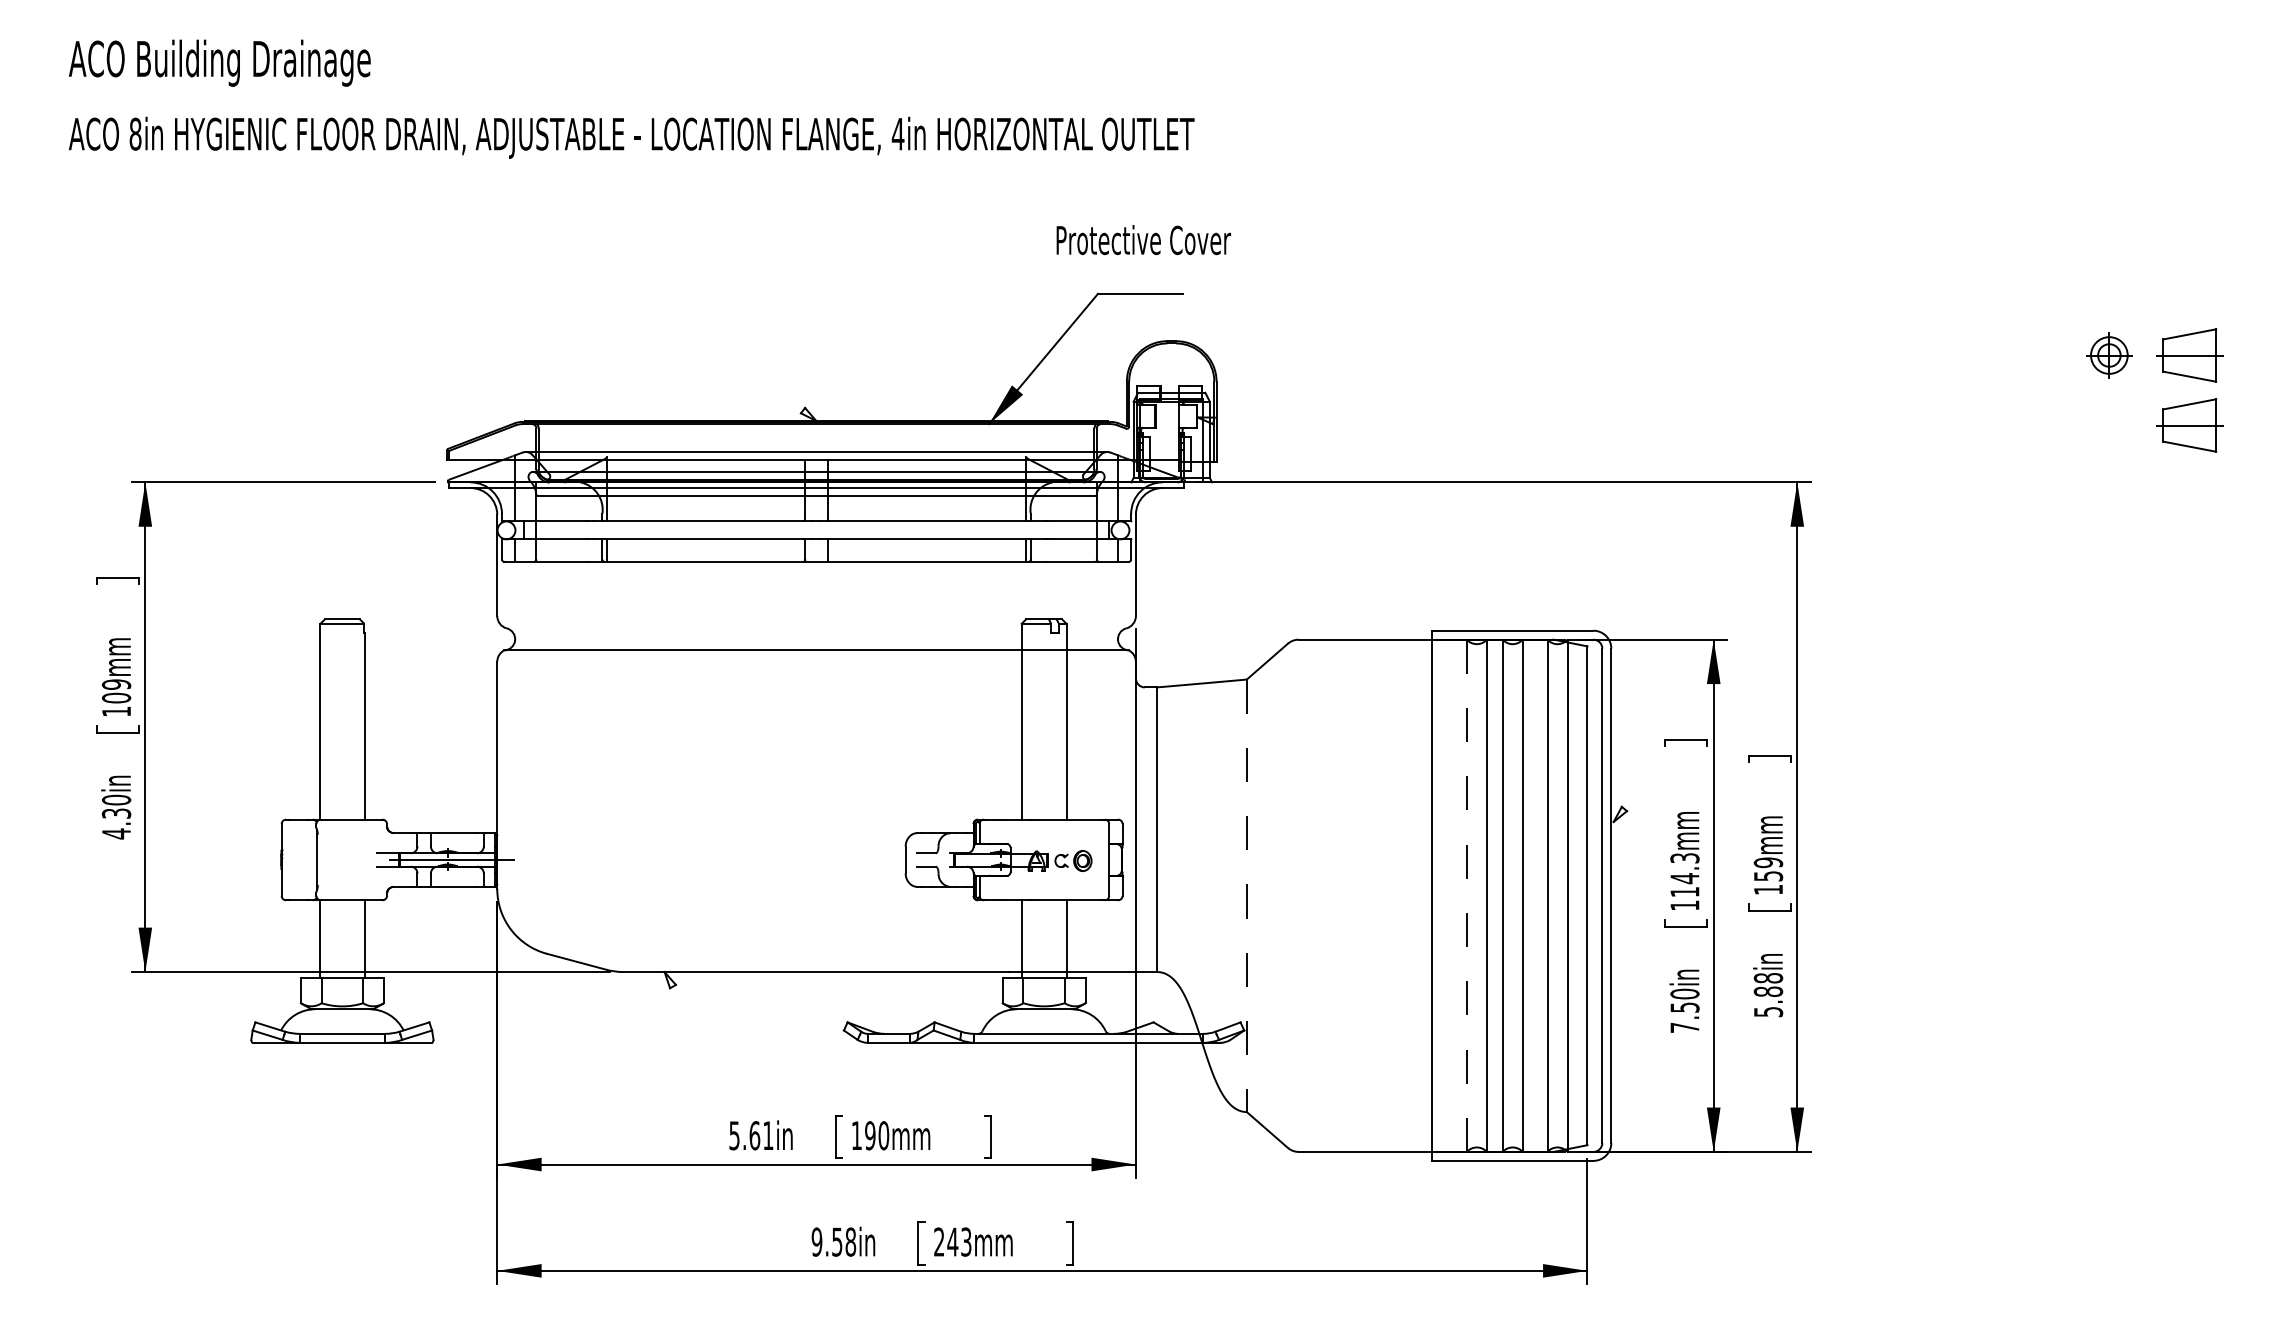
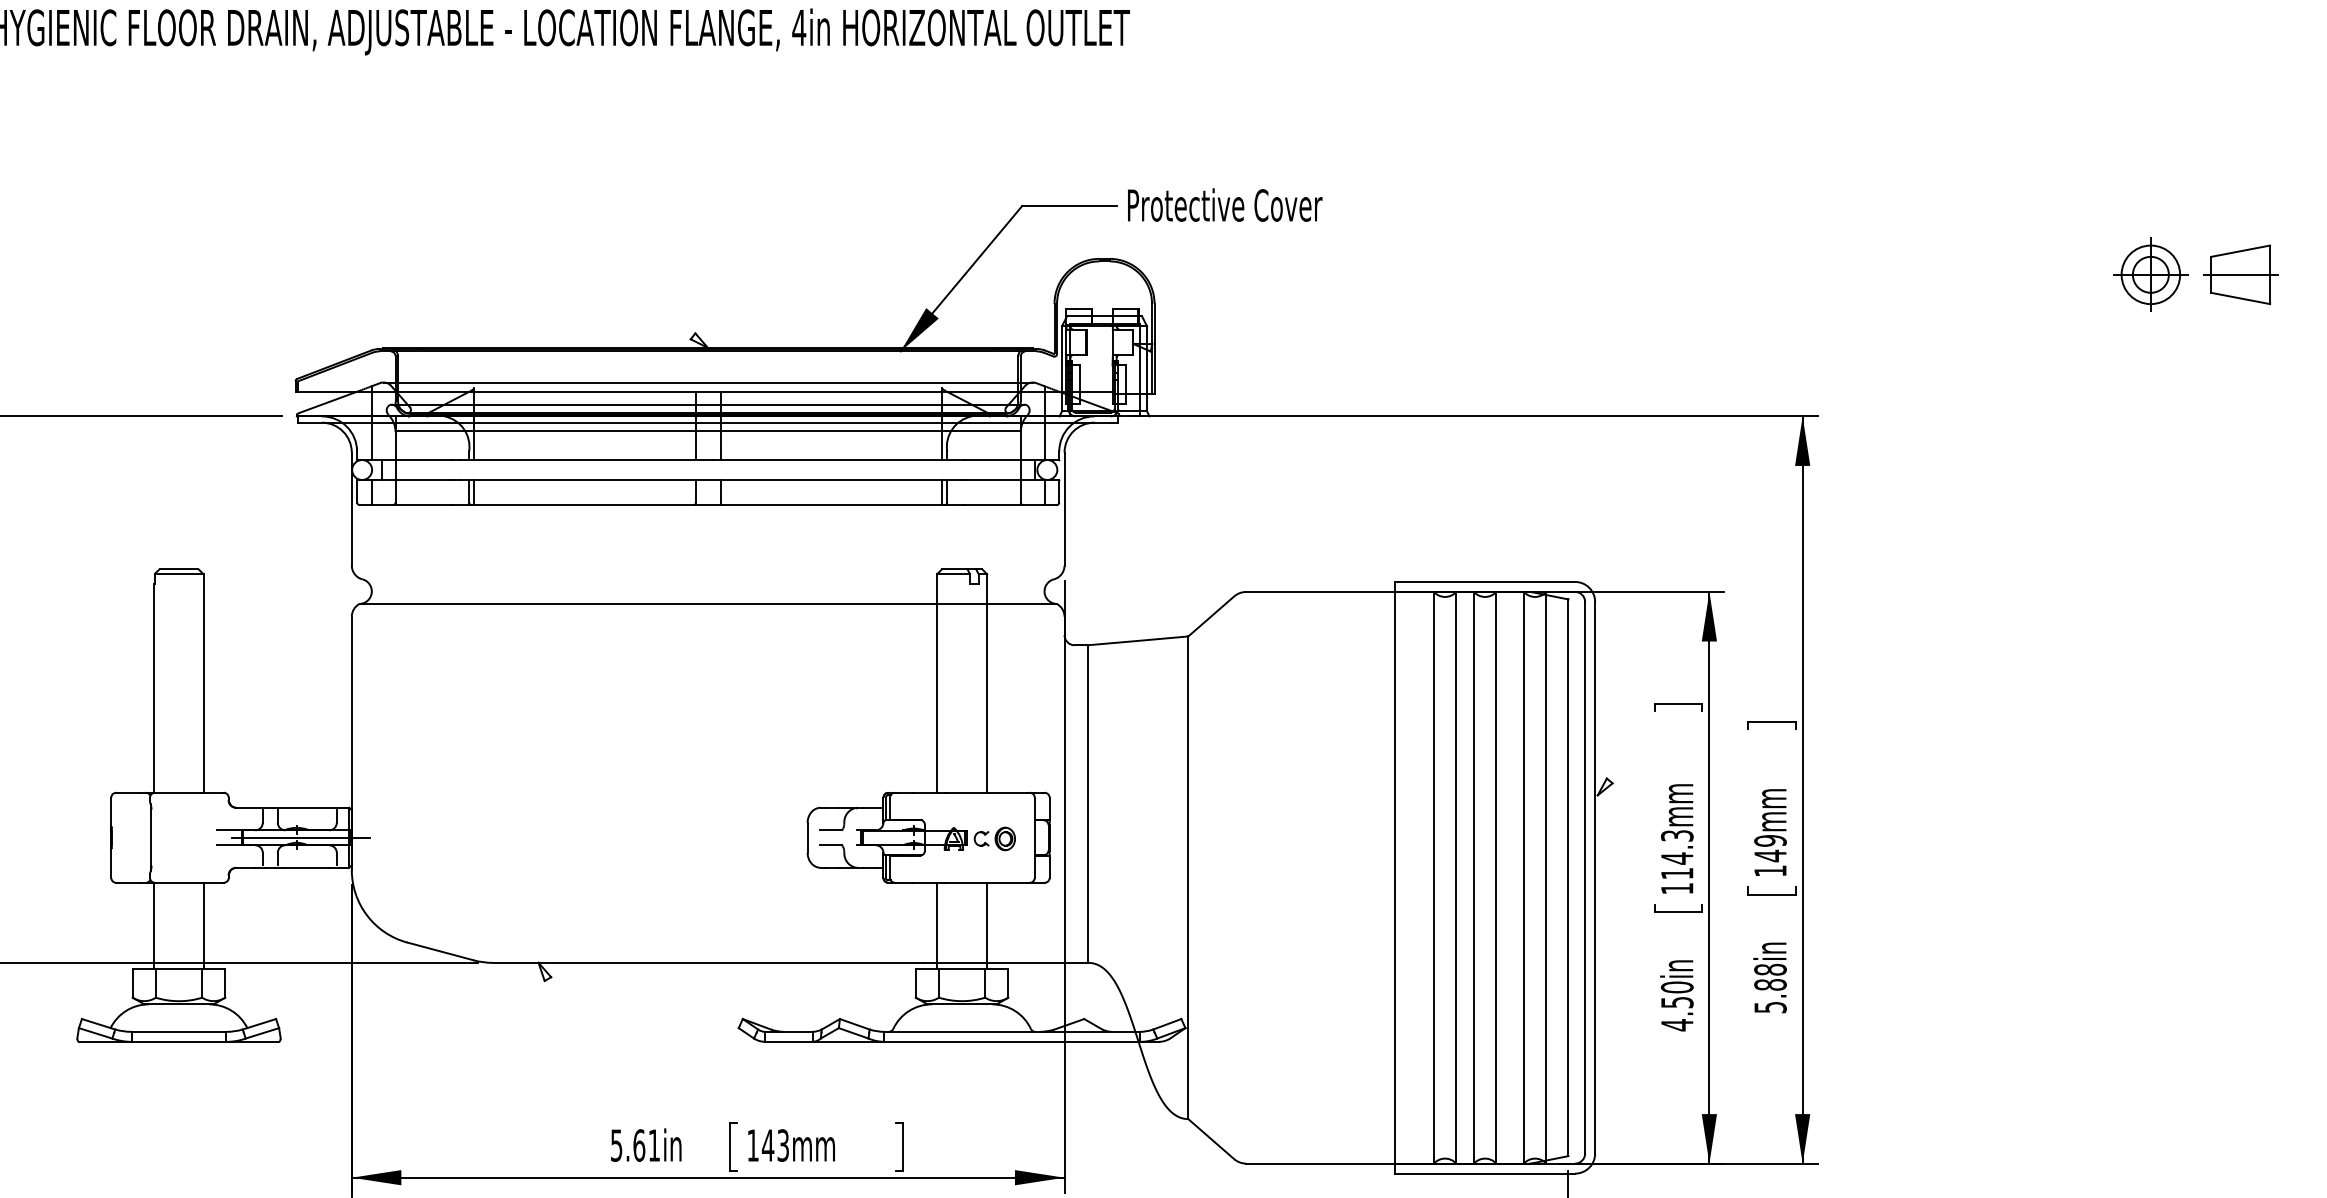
text: (1143, 240) -> (1224, 205), moved
part: (2109, 355) -> (2151, 274), size x1.43
part: (2189, 425) -> (2240, 352), removed
text: (1768, 875) -> (1770, 855), 159mm -> 149mm
line: (1246, 896) -> (1187, 878), dashed -> solid
line: (1466, 896) -> (1433, 878), dashed -> solid
text: (1684, 1027) -> (1676, 1024), 7.50in -> 4.50in
text: (876, 1135) -> (775, 1145), 190mm -> 143mm

